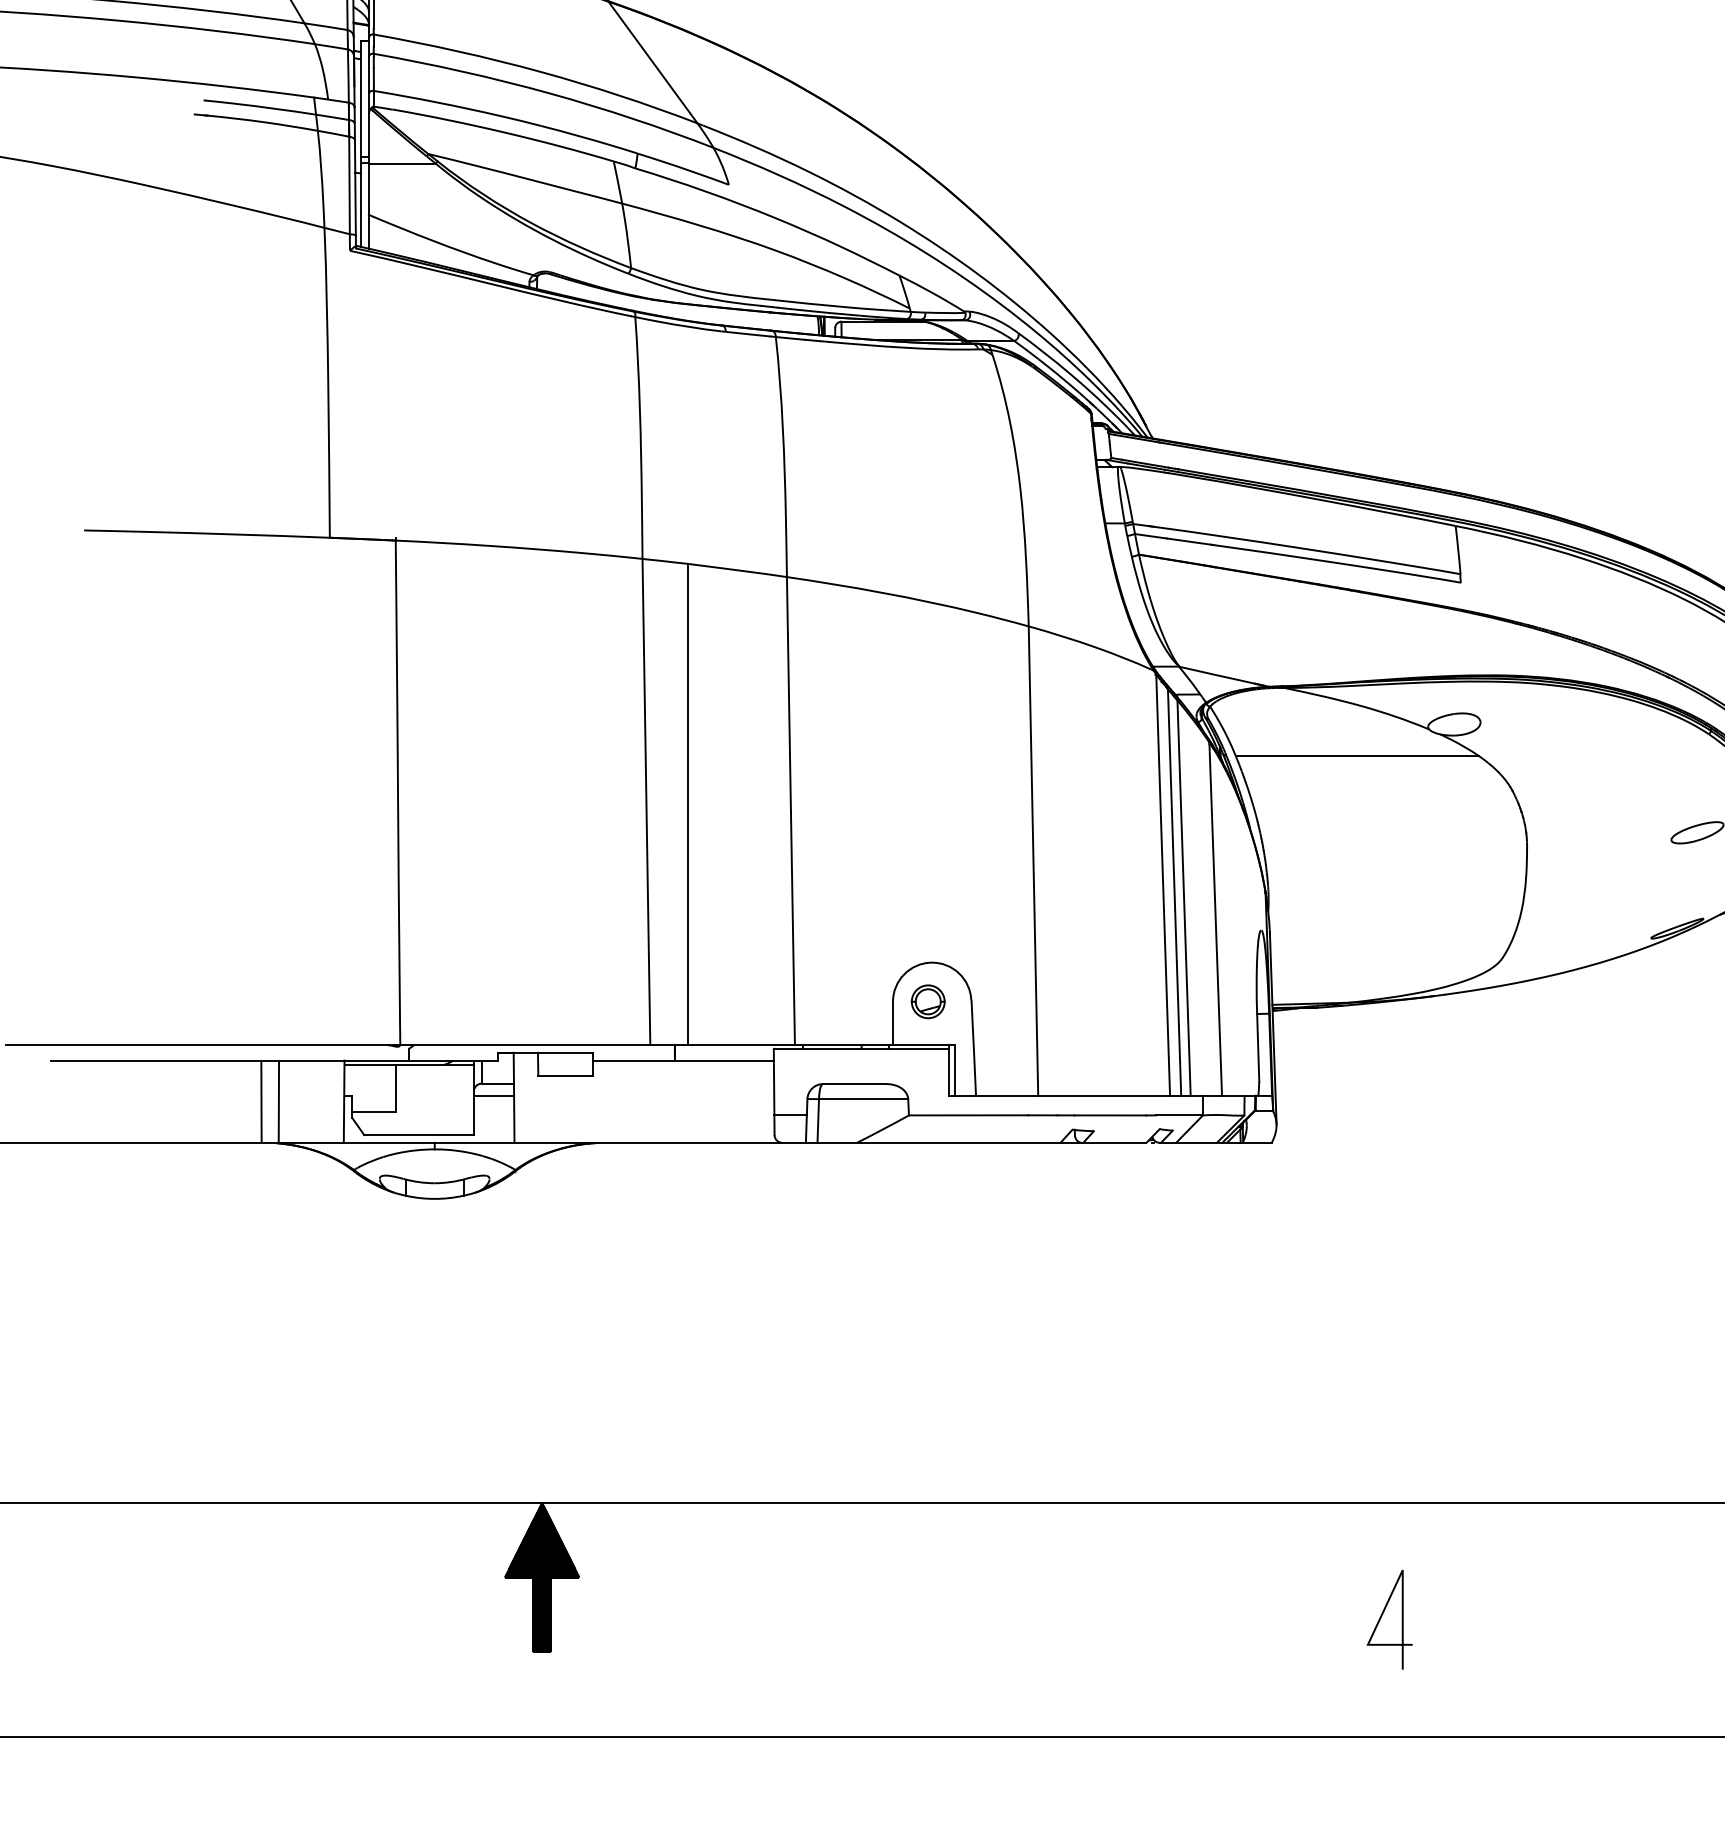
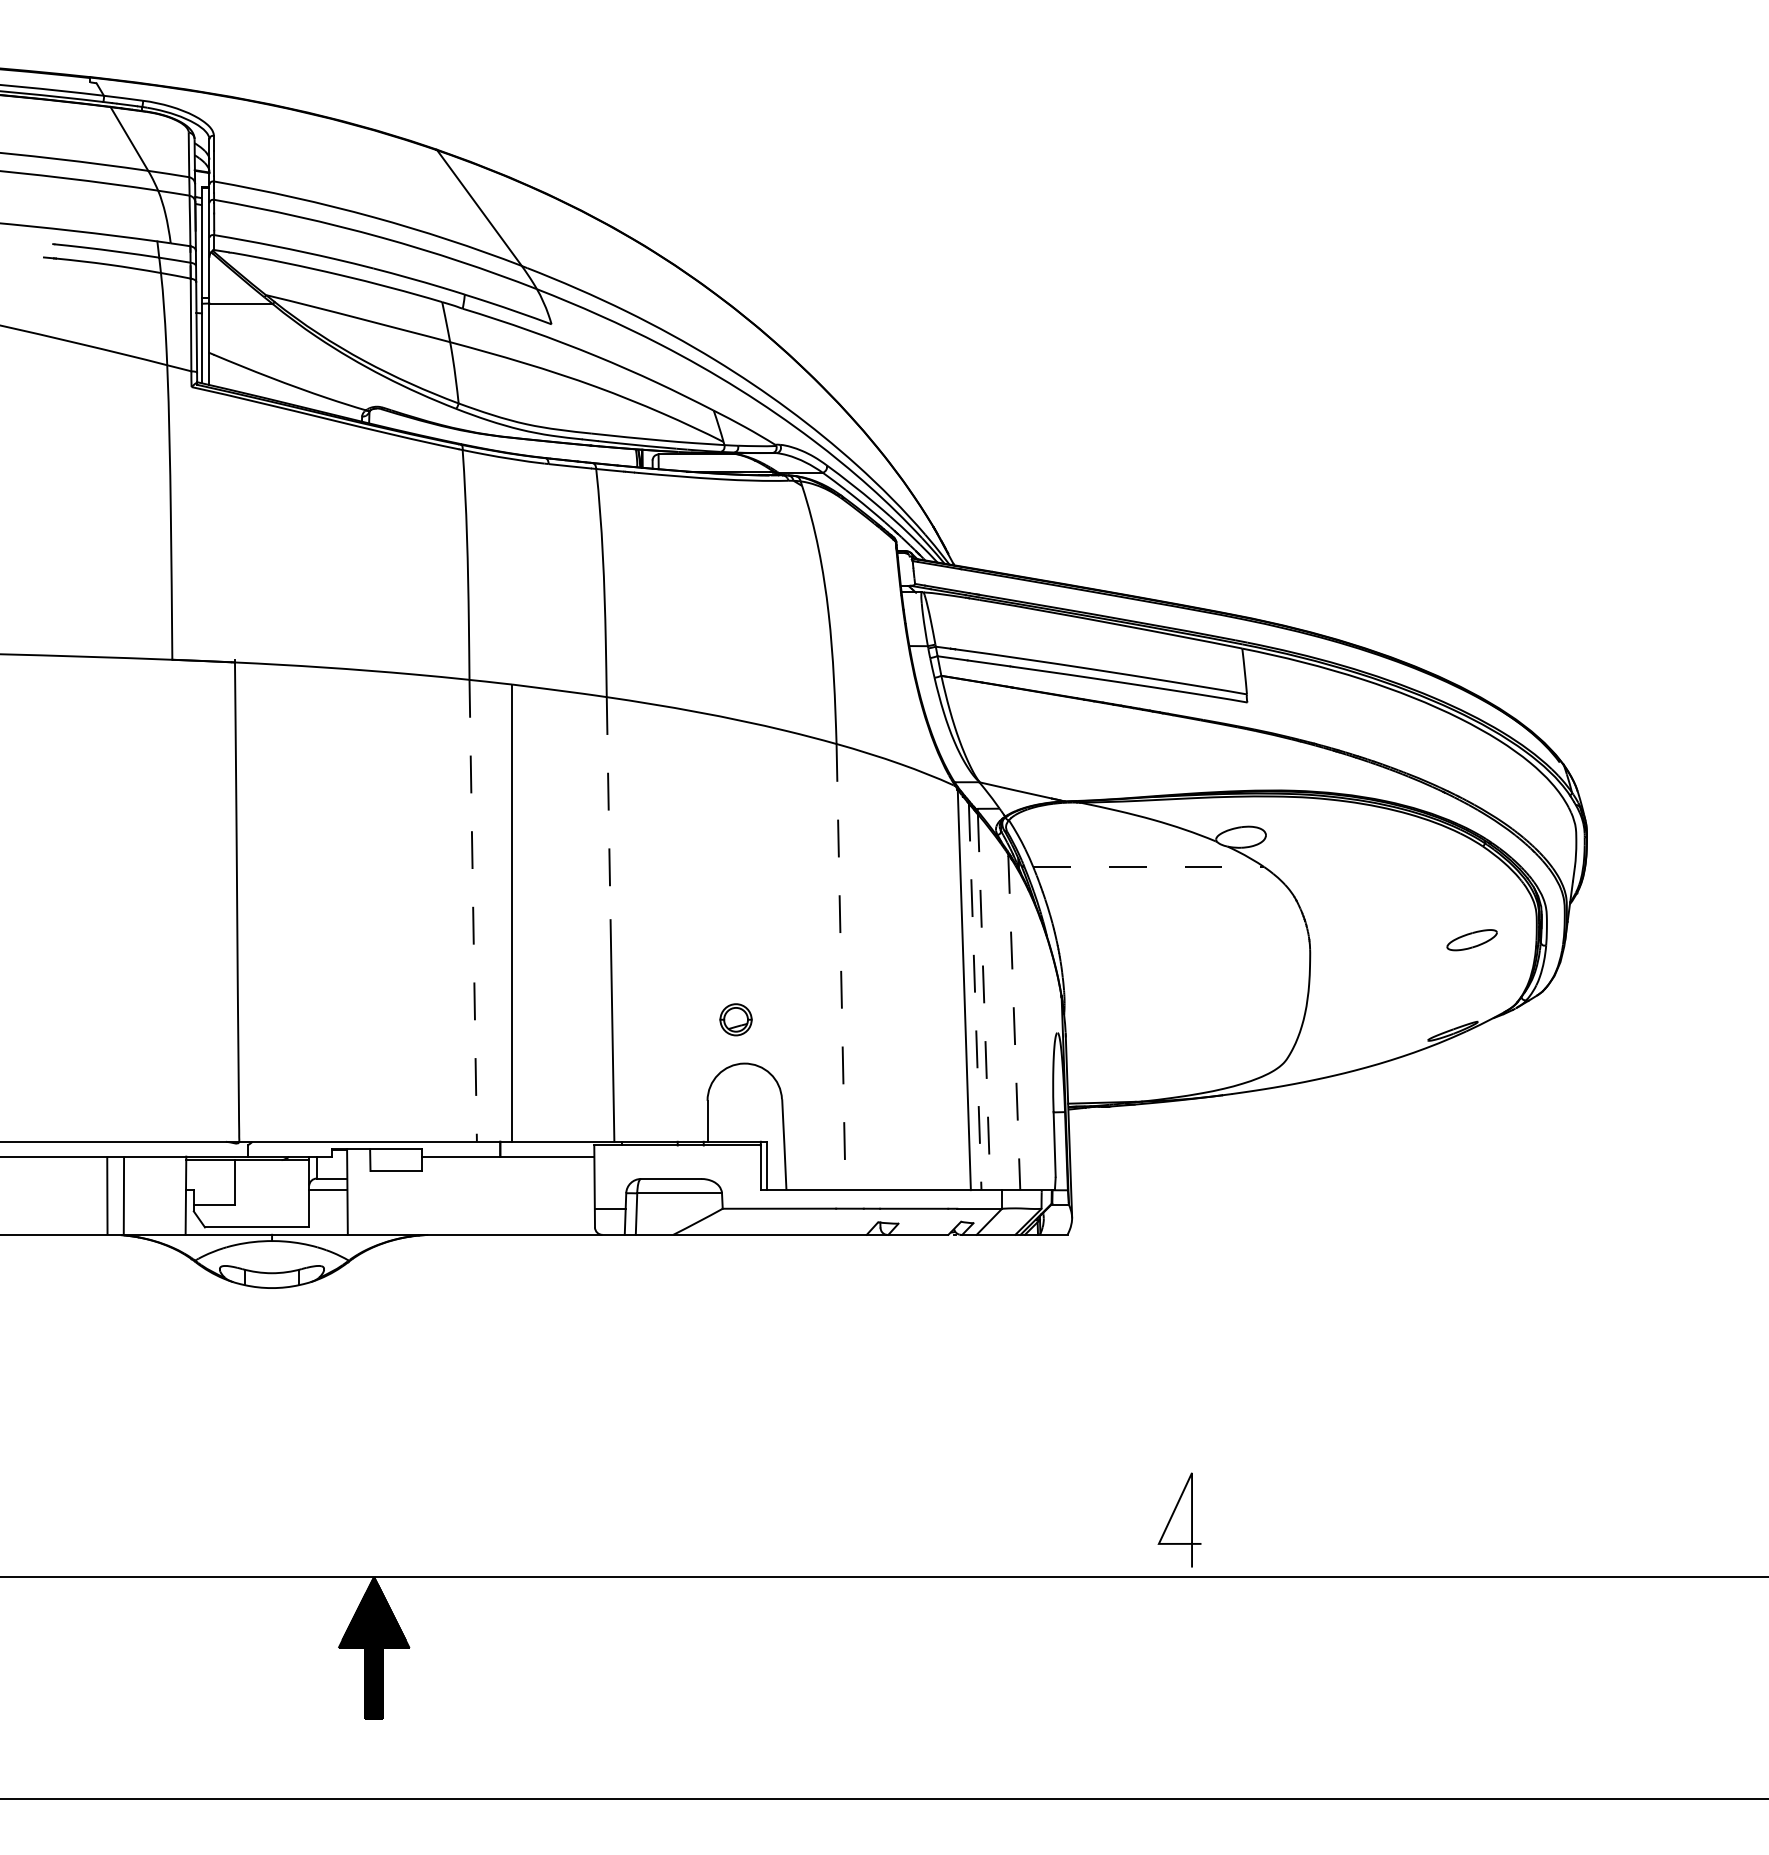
line: (788, 694) -> (608, 808), solid -> dashed
line: (1358, 756) -> (1149, 867), solid -> dashed
line: (646, 801) -> (473, 910), solid -> dashed
line: (1033, 861) -> (841, 967), solid -> dashed
line: (1174, 893) -> (975, 997), solid -> dashed
line: (1184, 898) -> (984, 1002), solid -> dashed
line: (1215, 920) -> (1014, 1023), solid -> dashed
part: (927, 1001) -> (735, 1019), moved
line: (1383, 1614) -> (1173, 1515), moved

